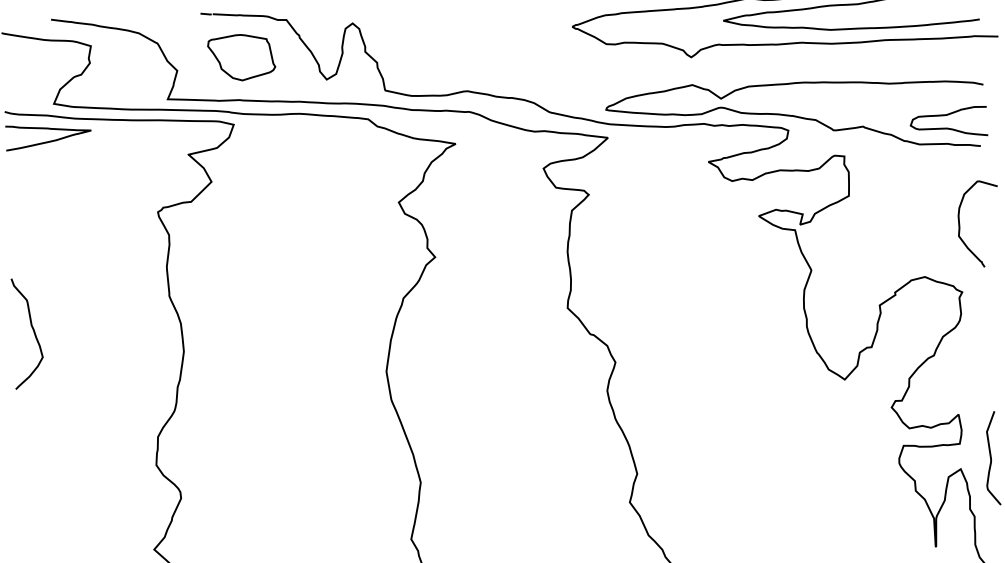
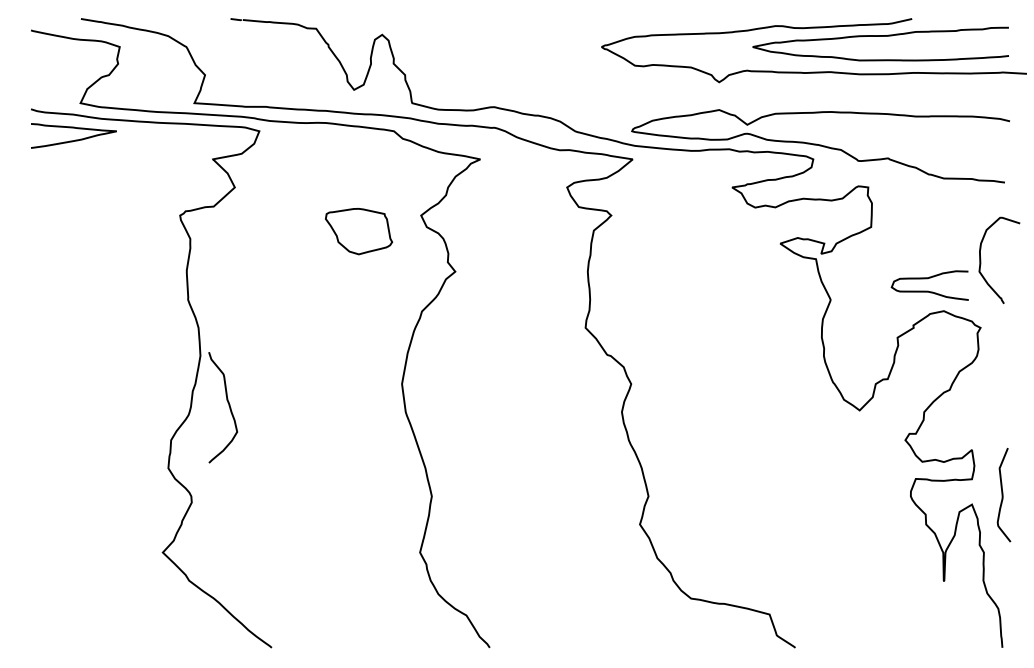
part: (242, 57) -> (359, 231), moved
curve: (947, 127) -> (928, 290), moved
curve: (33, 331) -> (228, 405), moved

